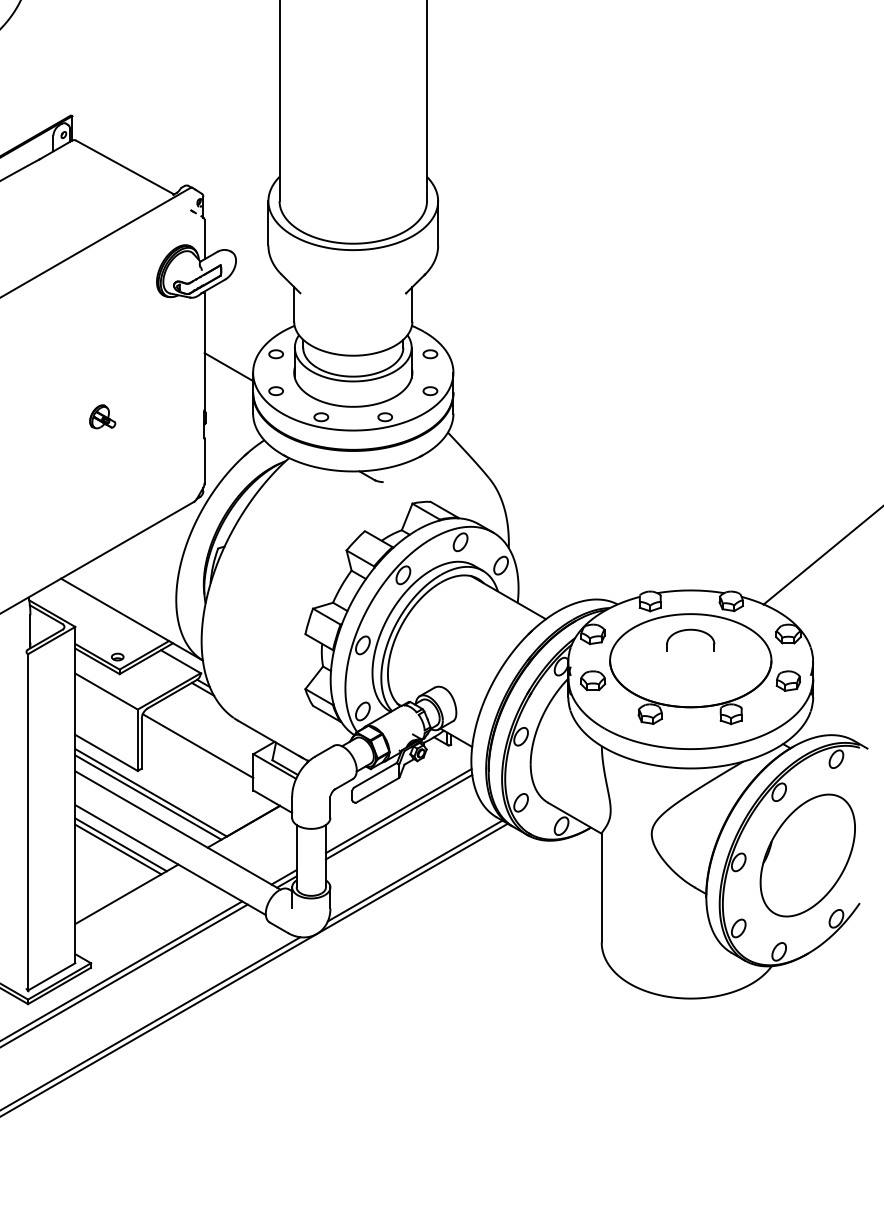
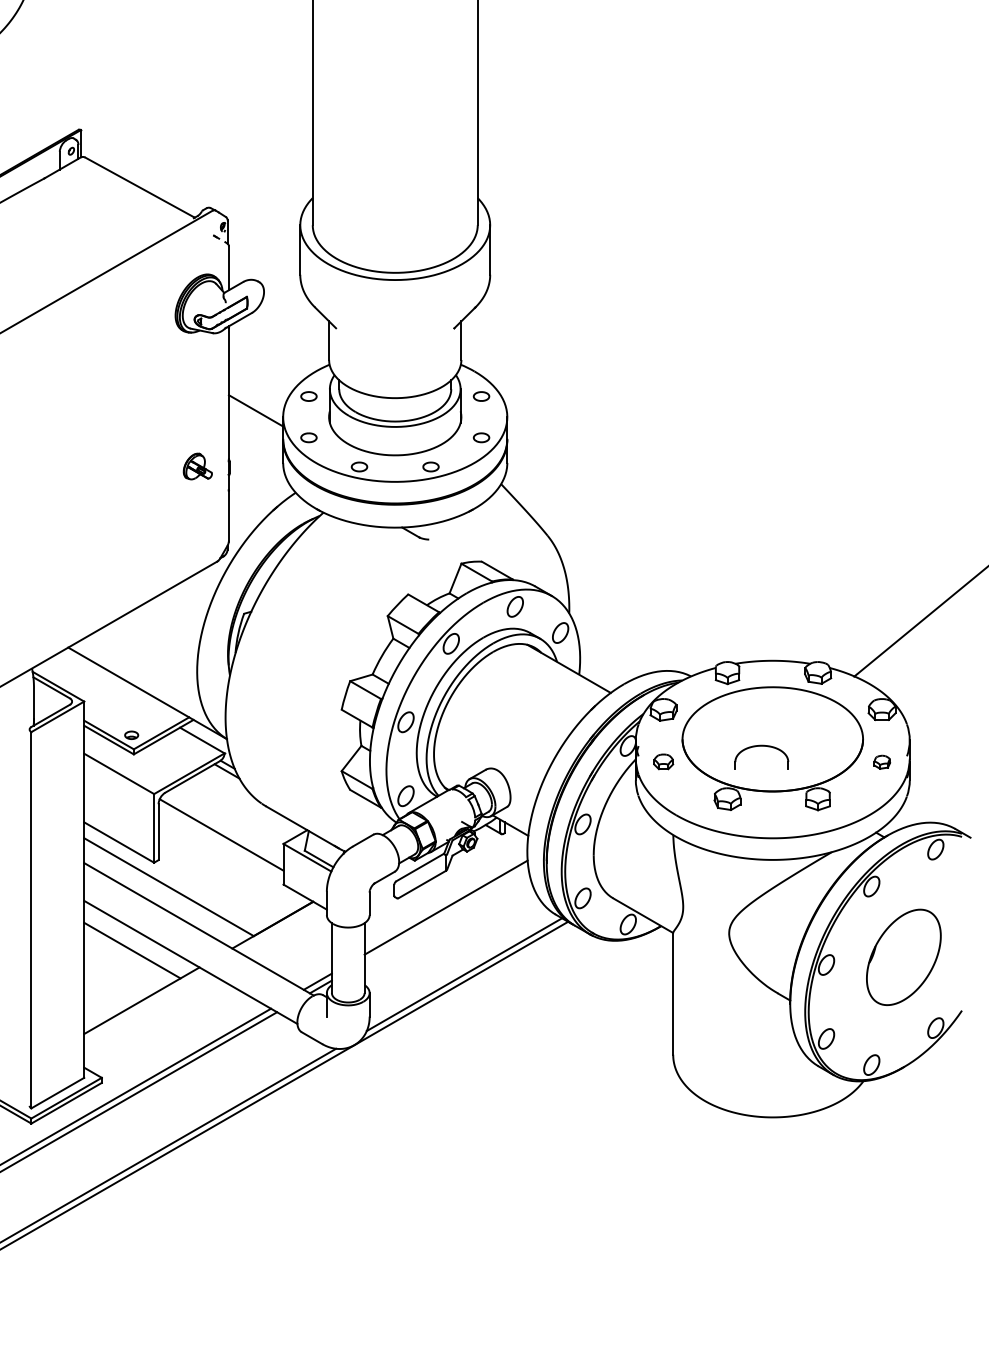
part: (102, 416) -> (197, 466), moved
part: (690, 630) -> (761, 746), moved
part: (593, 680) -> (663, 761), size x0.7
part: (788, 681) -> (882, 762), size x0.6
line: (147, 797) -> (165, 892), removed
line: (399, 817) -> (446, 914), removed
line: (121, 844) -> (135, 944), removed
part: (807, 855) -> (903, 957), size x0.7

